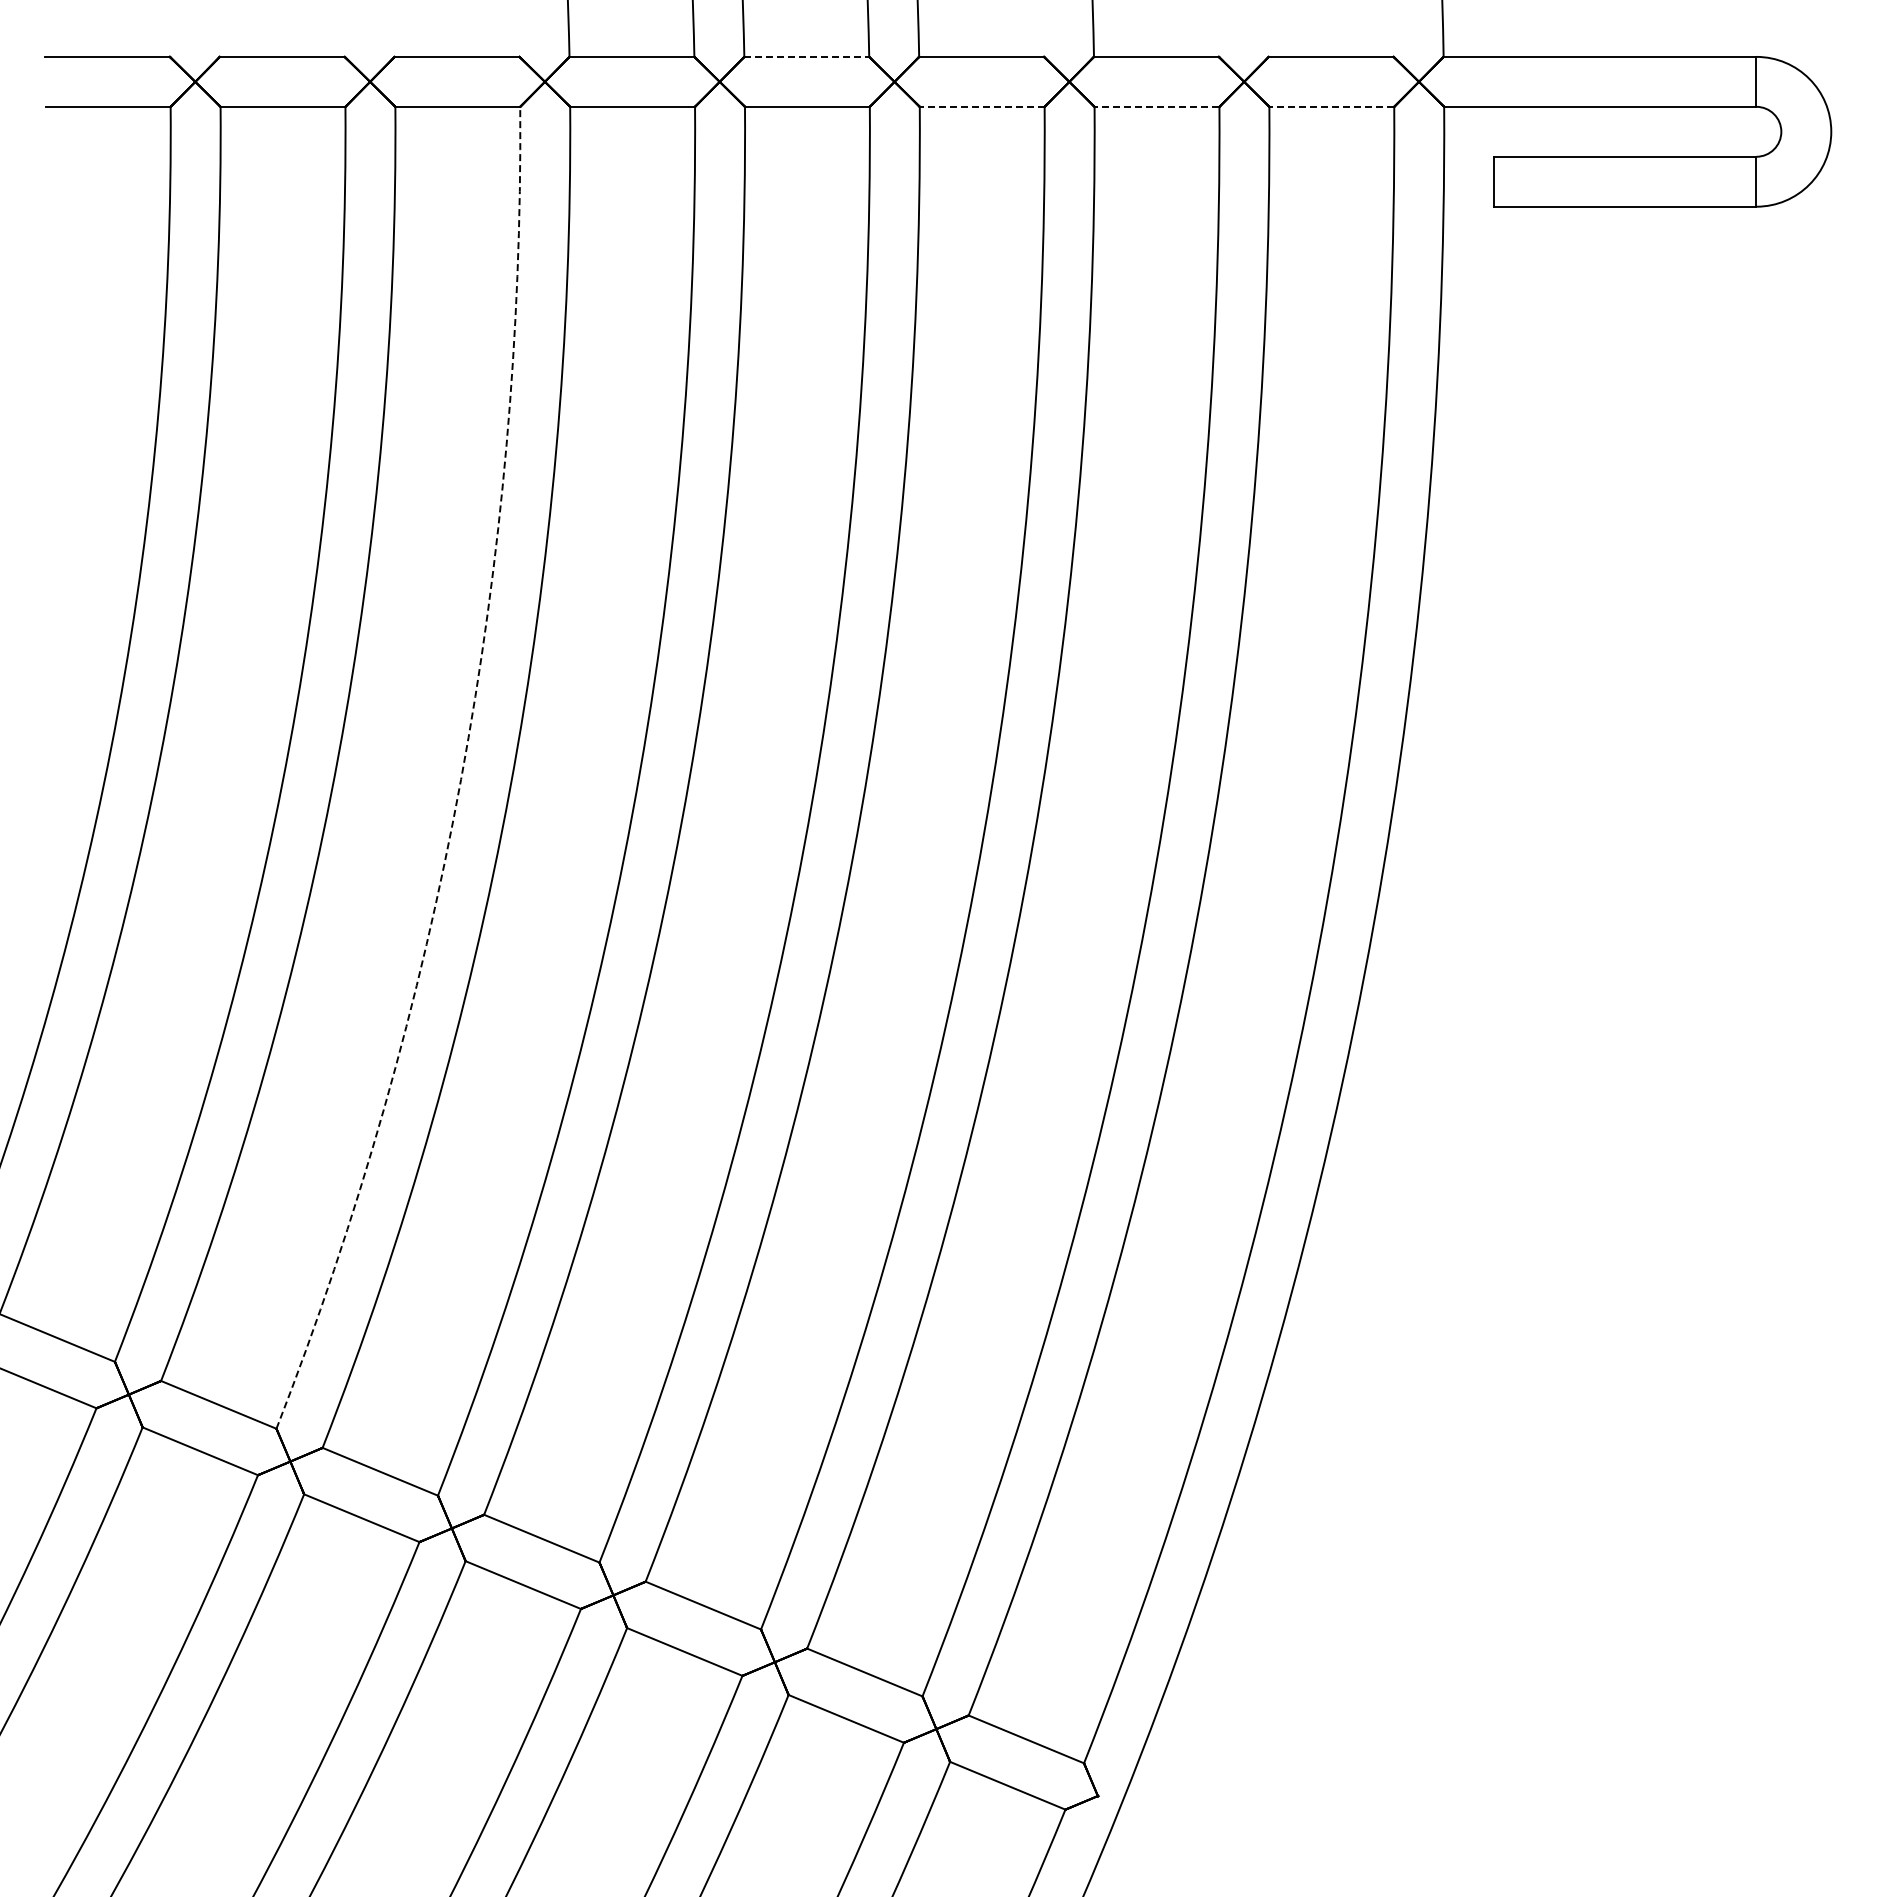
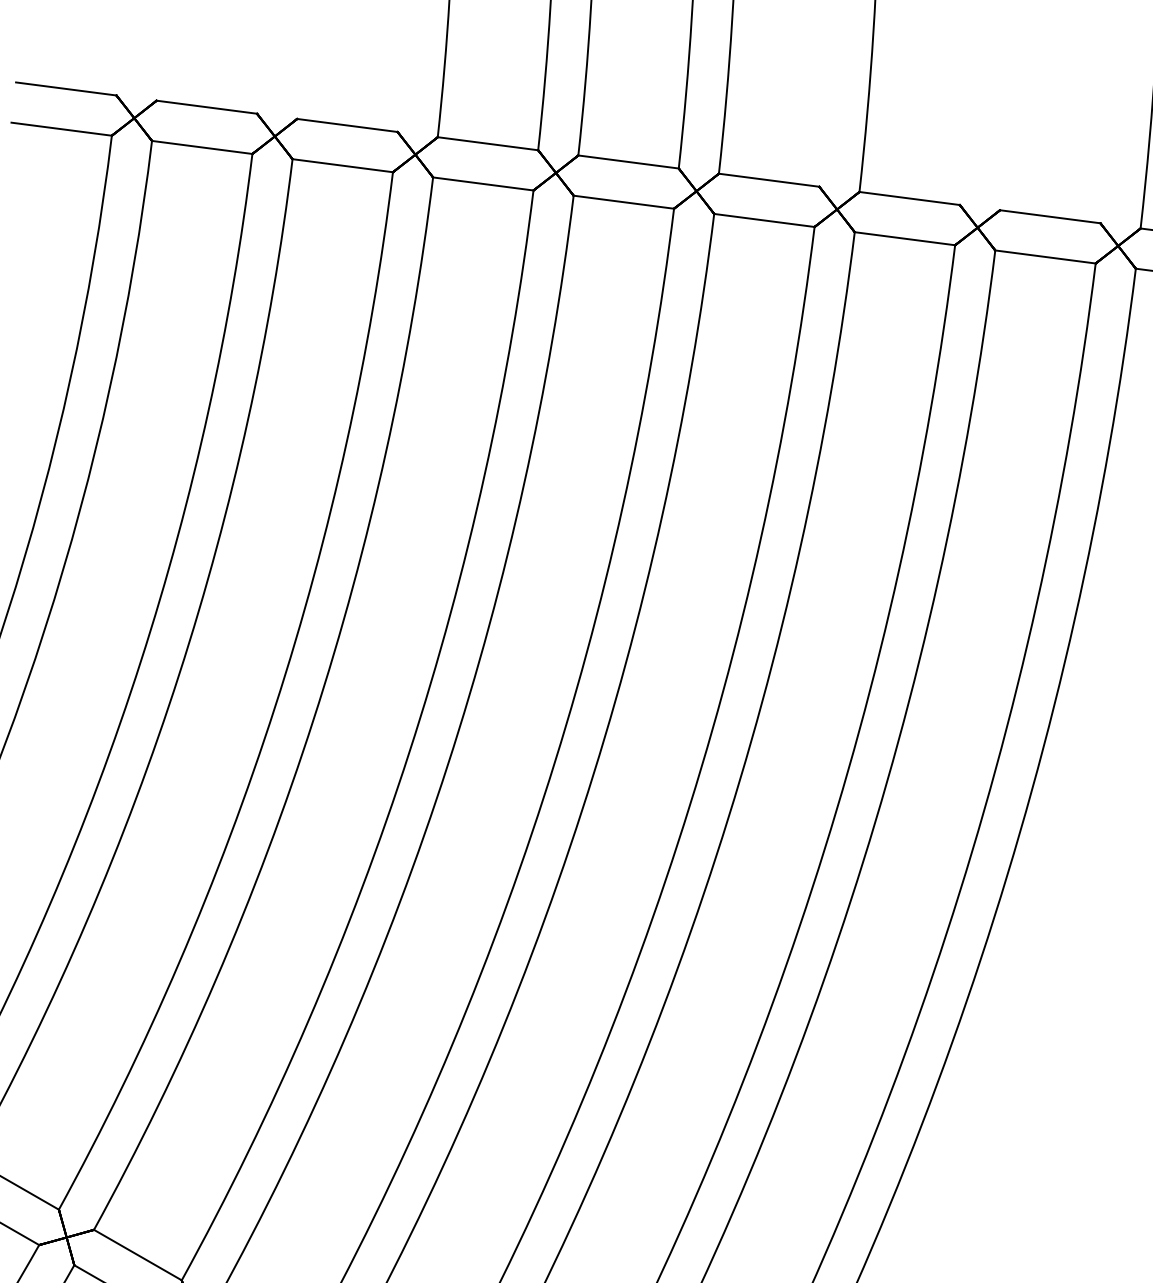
line: (807, 56) -> (629, 161), dashed -> solid
line: (981, 106) -> (763, 220), dashed -> solid
line: (1156, 106) -> (904, 238), dashed -> solid
line: (1331, 106) -> (1045, 256), dashed -> solid
arc: (461, 779) -> (275, 706), dashed -> solid

